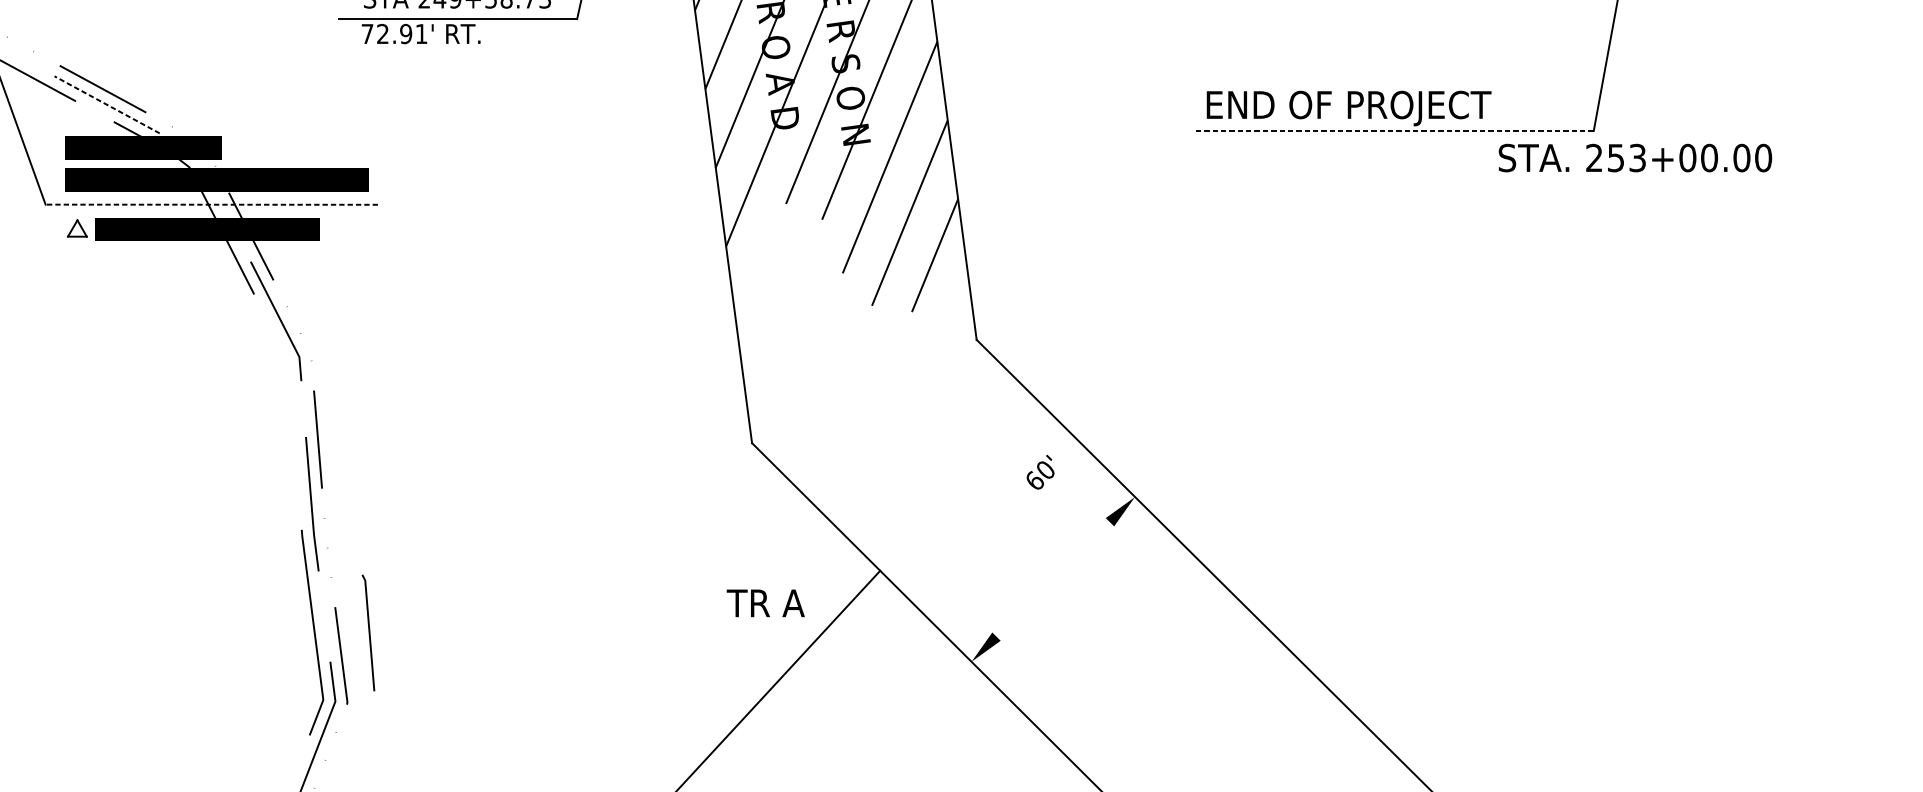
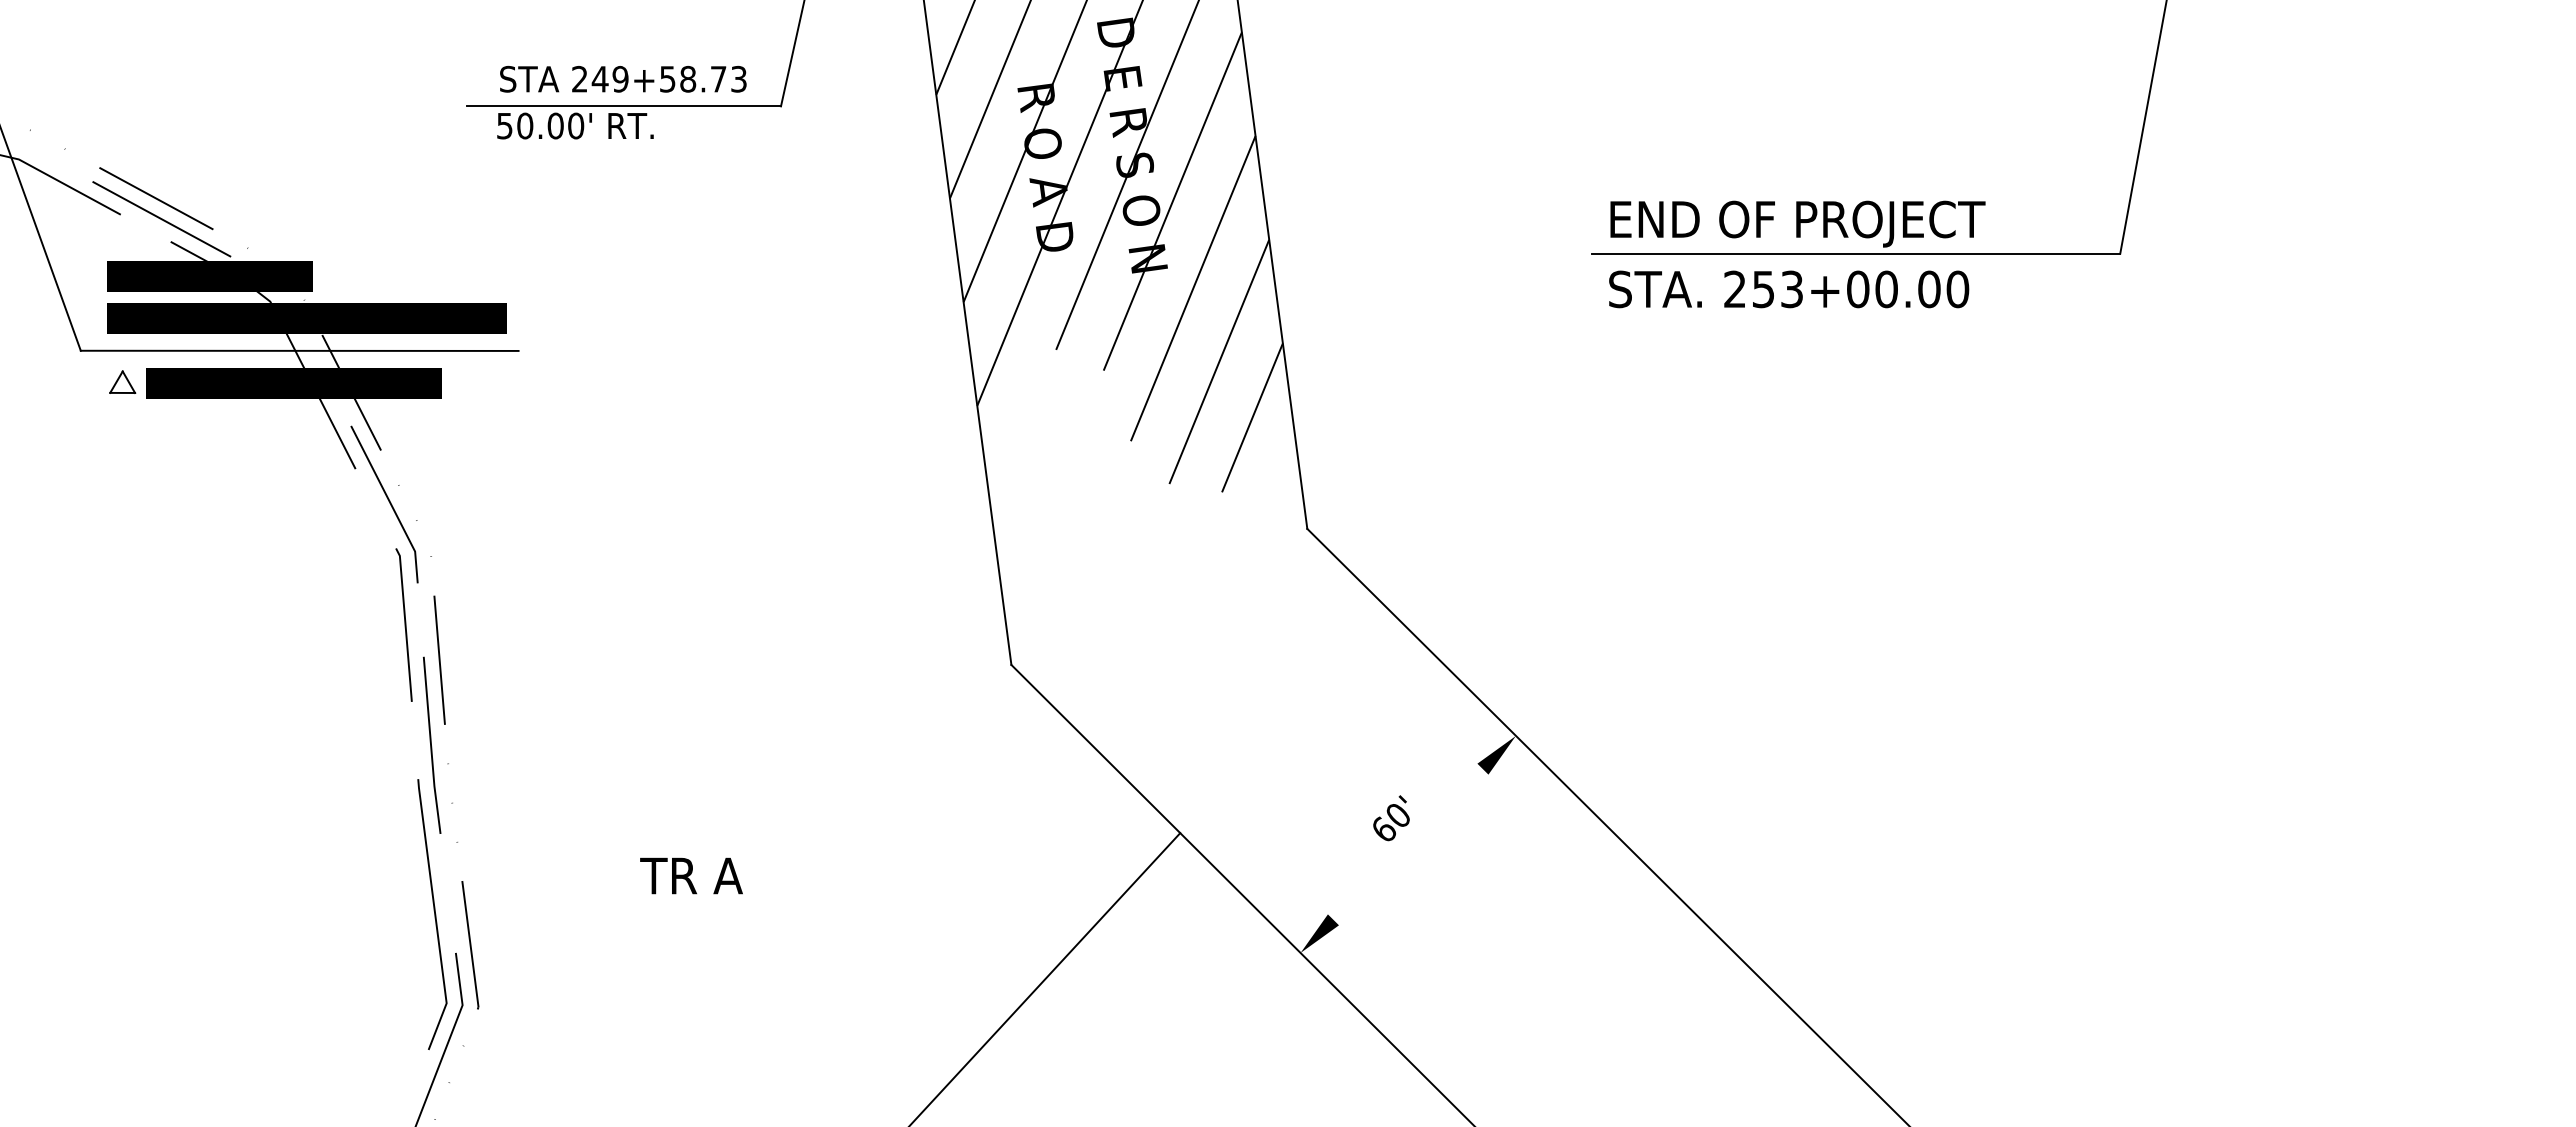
text: (394, 33) -> (540, 125), 72.91' -> 50.00'
line: (106, 105) -> (161, 219), dashed -> solid
line: (1392, 130) -> (1855, 253), dashed -> solid
text: (1635, 158) -> (1789, 289), moved
line: (211, 204) -> (299, 350), dashed -> solid
text: (1040, 472) -> (1391, 818), moved
text: (765, 602) -> (691, 875), moved
line: (368, 632) -> (404, 624), moved

